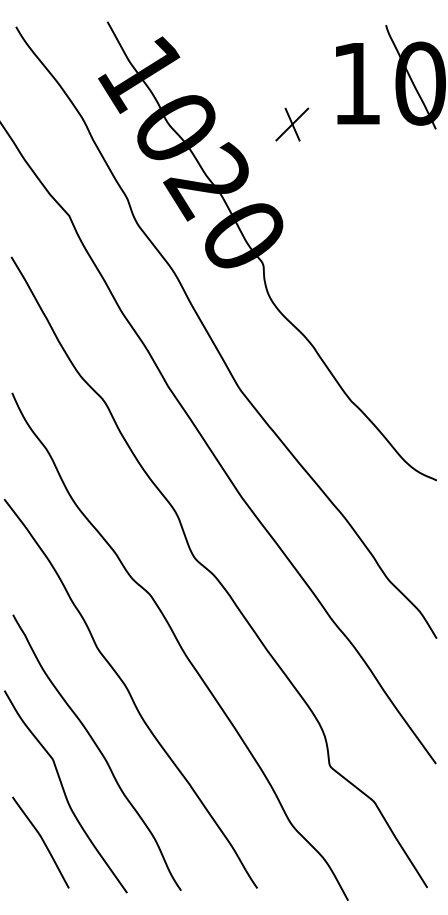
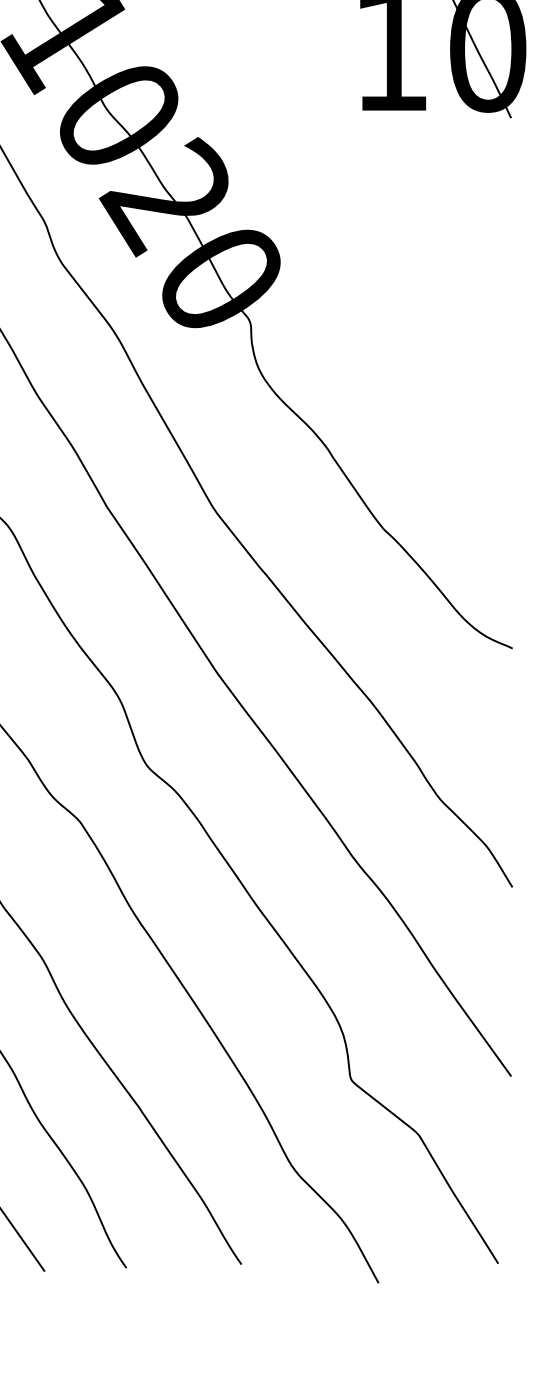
part: (292, 124) -> (294, 110), removed

